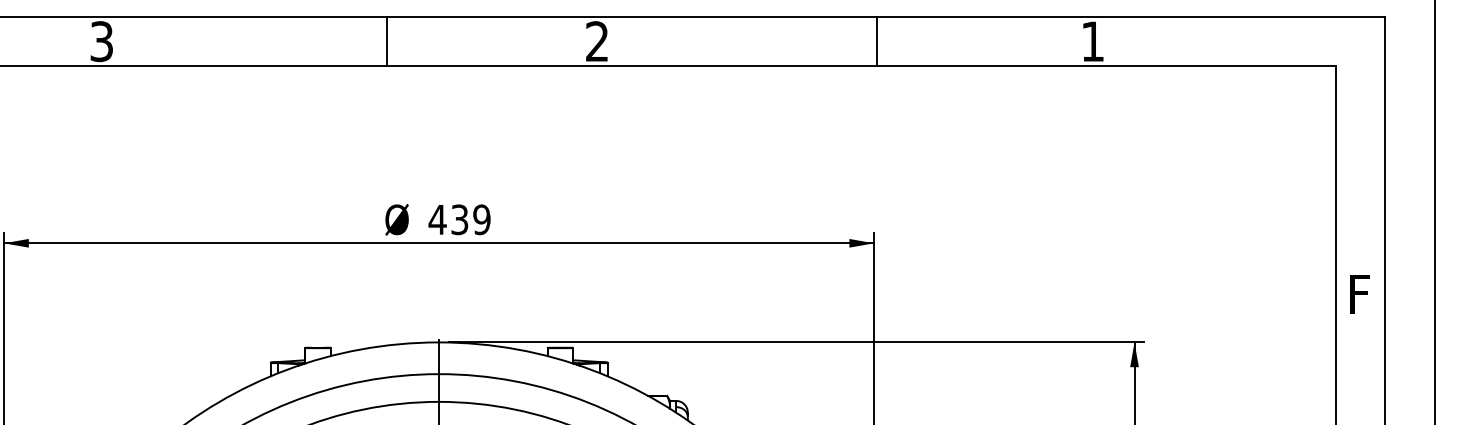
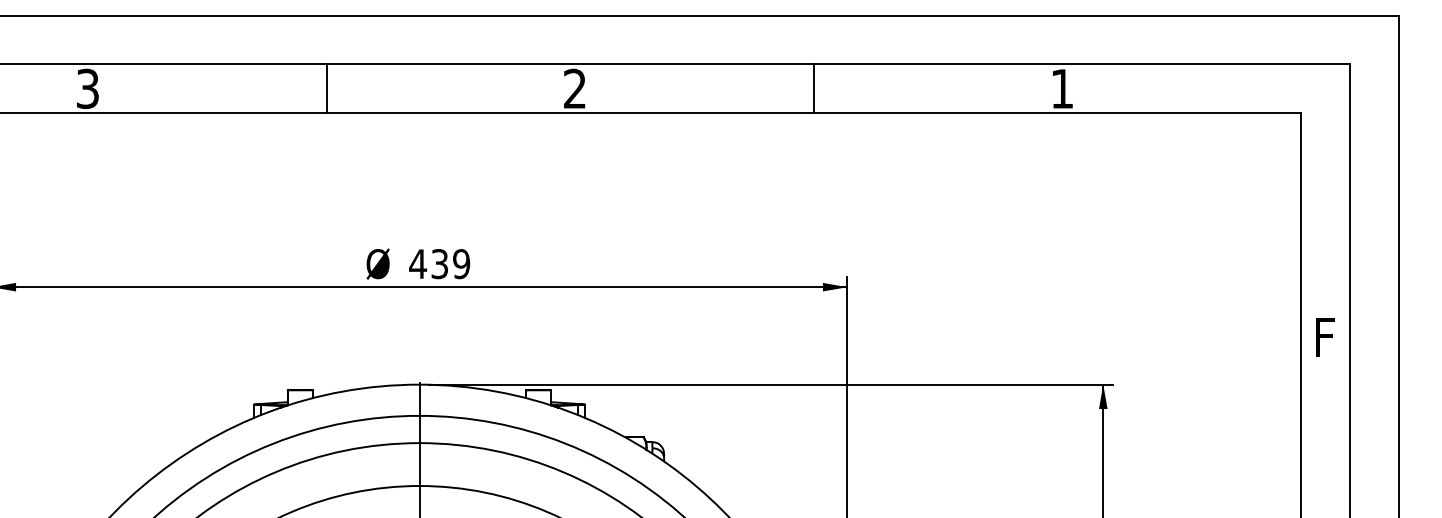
line: (386, 41) -> (326, 88), moved
line: (877, 41) -> (814, 88), moved

